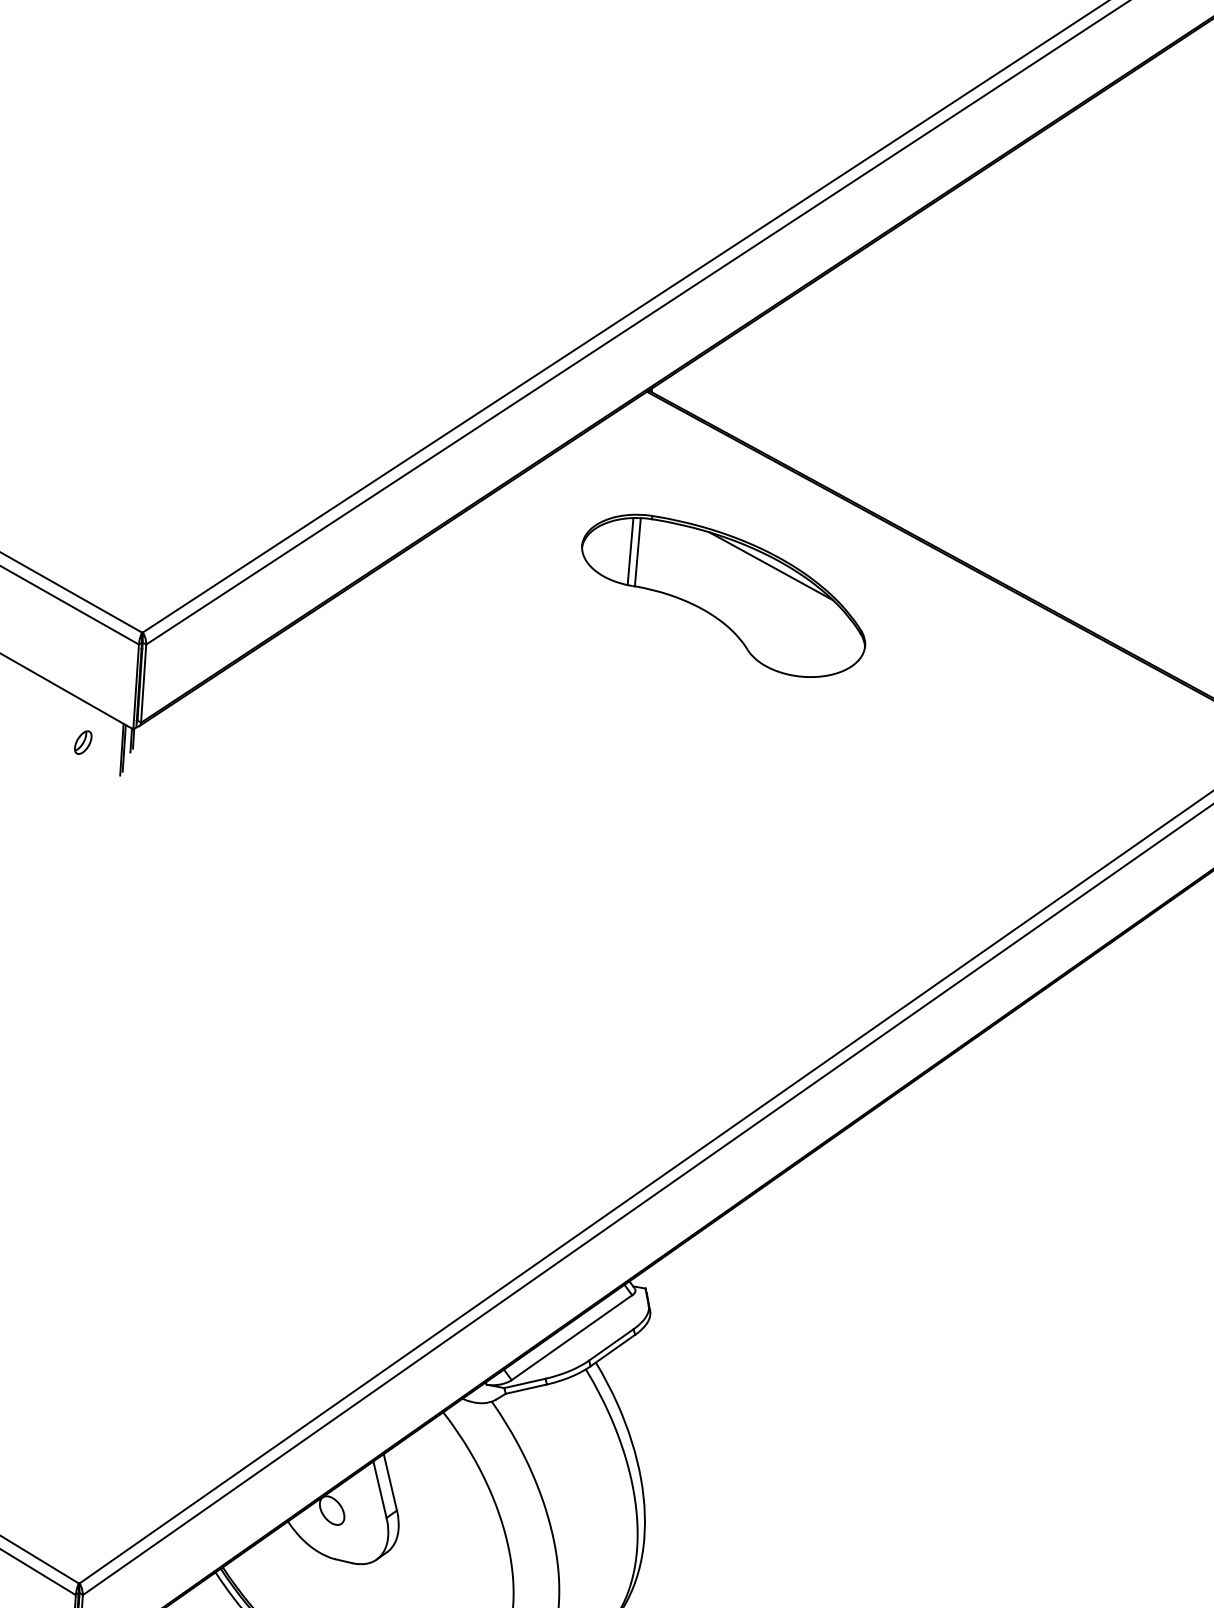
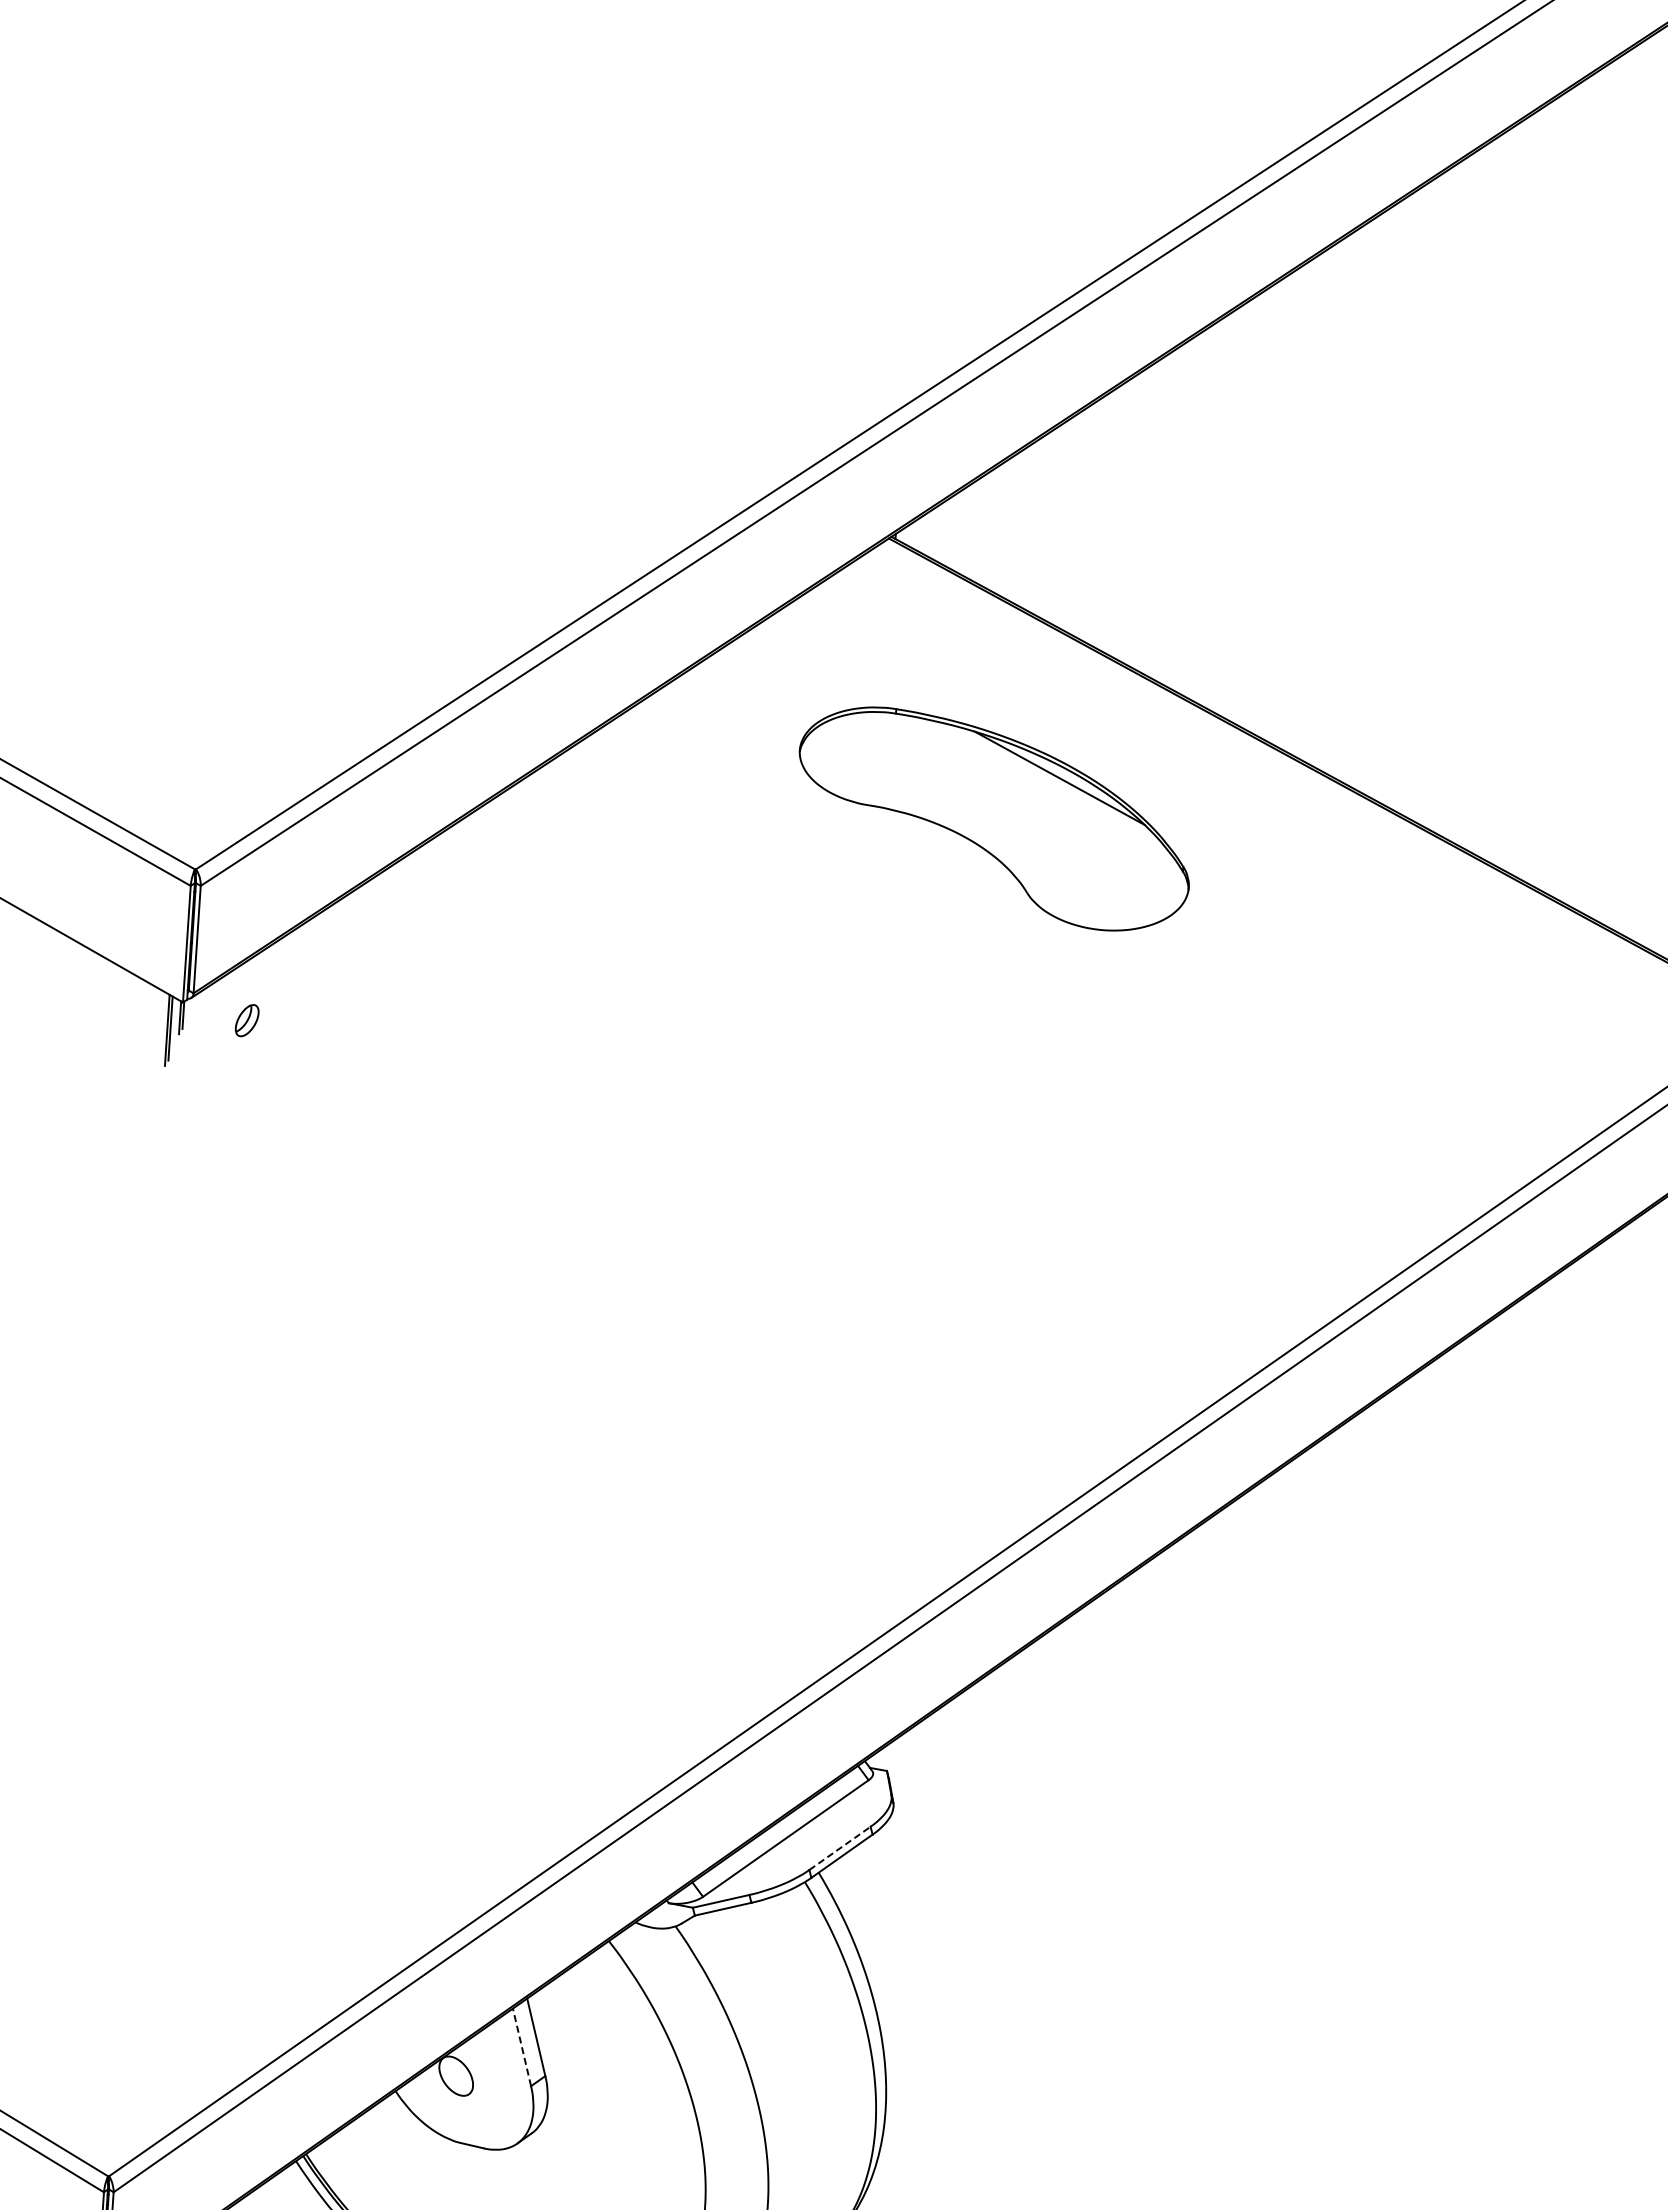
line: (630, 551) -> (866, 757), removed
line: (637, 551) -> (876, 758), removed
part: (82, 742) -> (246, 1020), moved
line: (611, 1344) -> (840, 1848), solid -> dashed
line: (380, 1489) -> (522, 2047), solid -> dashed

